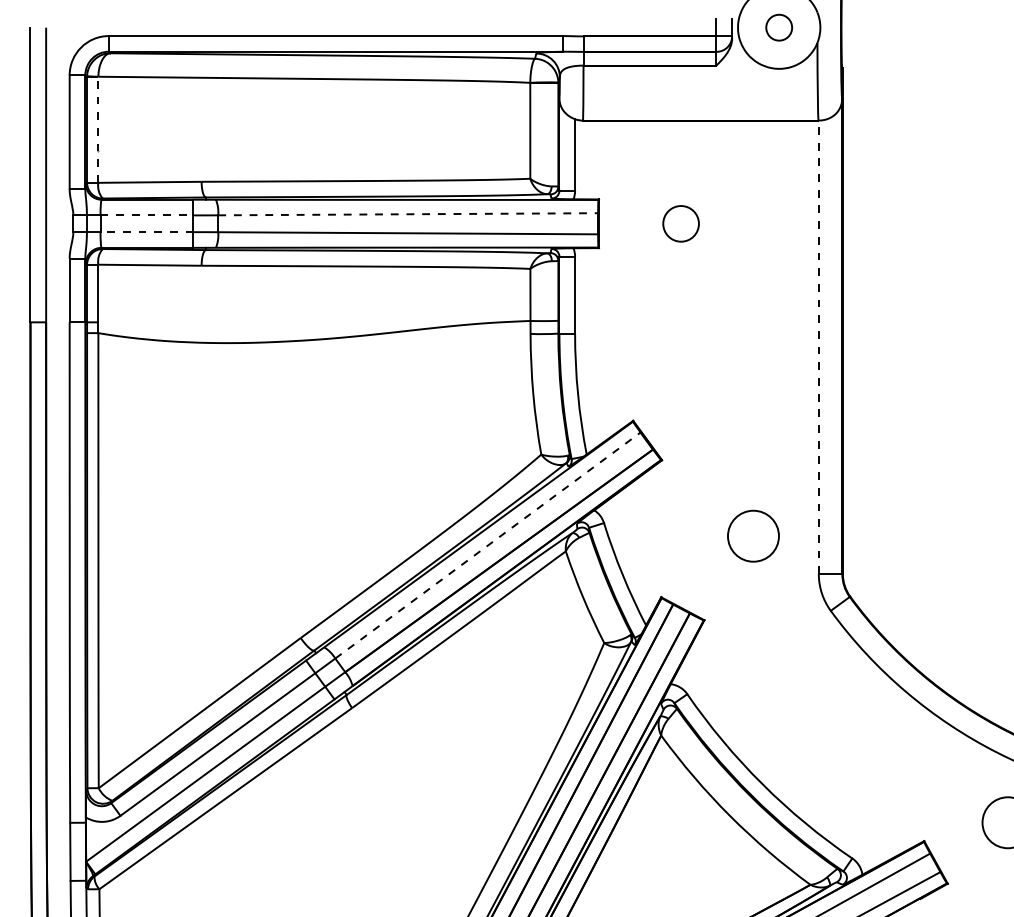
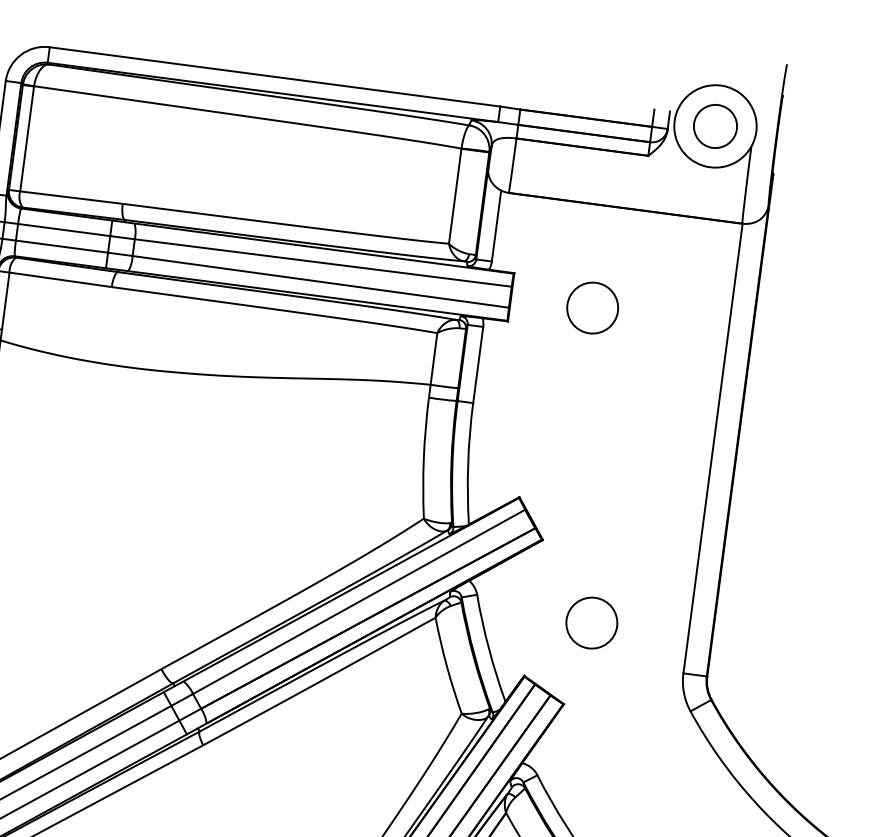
circle: (778, 27) -> (714, 126), size x1.67
line: (98, 130) -> (27, 139), dashed -> solid
line: (408, 214) -> (323, 263), dashed -> solid
line: (147, 215) -> (64, 230), dashed -> solid
circle: (680, 223) -> (592, 307), size x1.43
line: (146, 232) -> (61, 246), dashed -> solid
line: (818, 347) -> (712, 448), dashed -> solid
circle: (753, 535) -> (591, 622), moved
line: (487, 545) -> (358, 601), dashed -> solid

